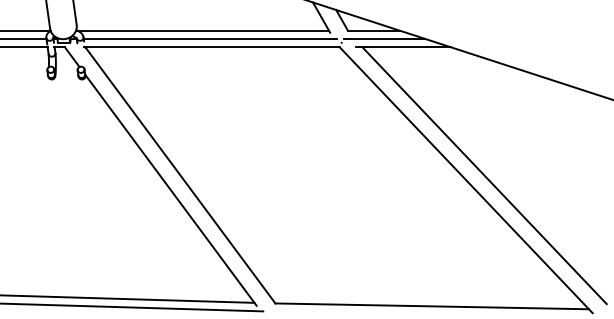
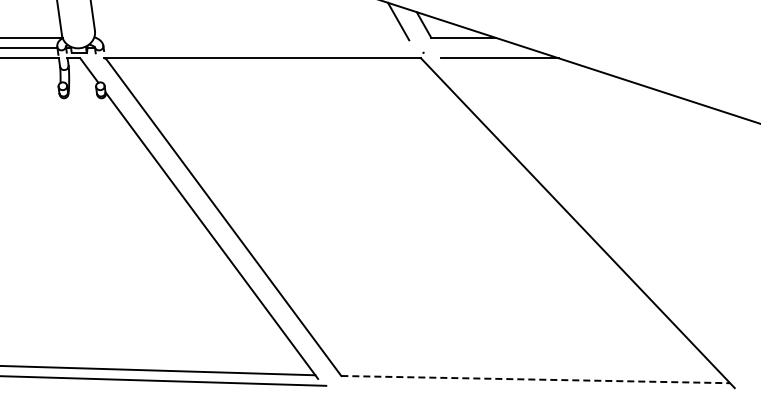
line: (202, 30) -> (251, 37), removed
line: (210, 39) -> (260, 48), removed
line: (384, 39) -> (476, 48), removed
line: (484, 175) -> (600, 217), removed
line: (432, 306) -> (536, 379), solid -> dashed

